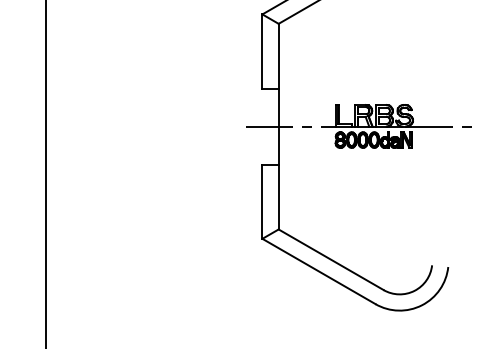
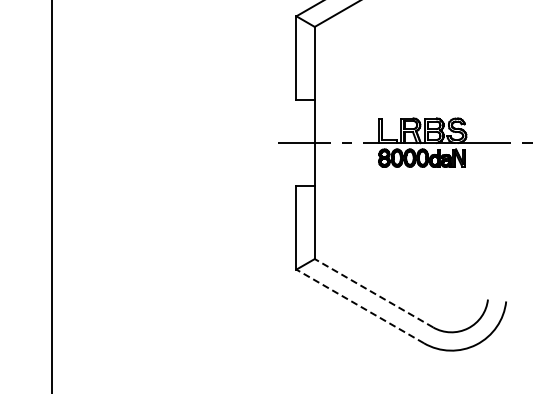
line: (330, 259) -> (373, 292), solid -> dashed
line: (319, 271) -> (360, 306), solid -> dashed

